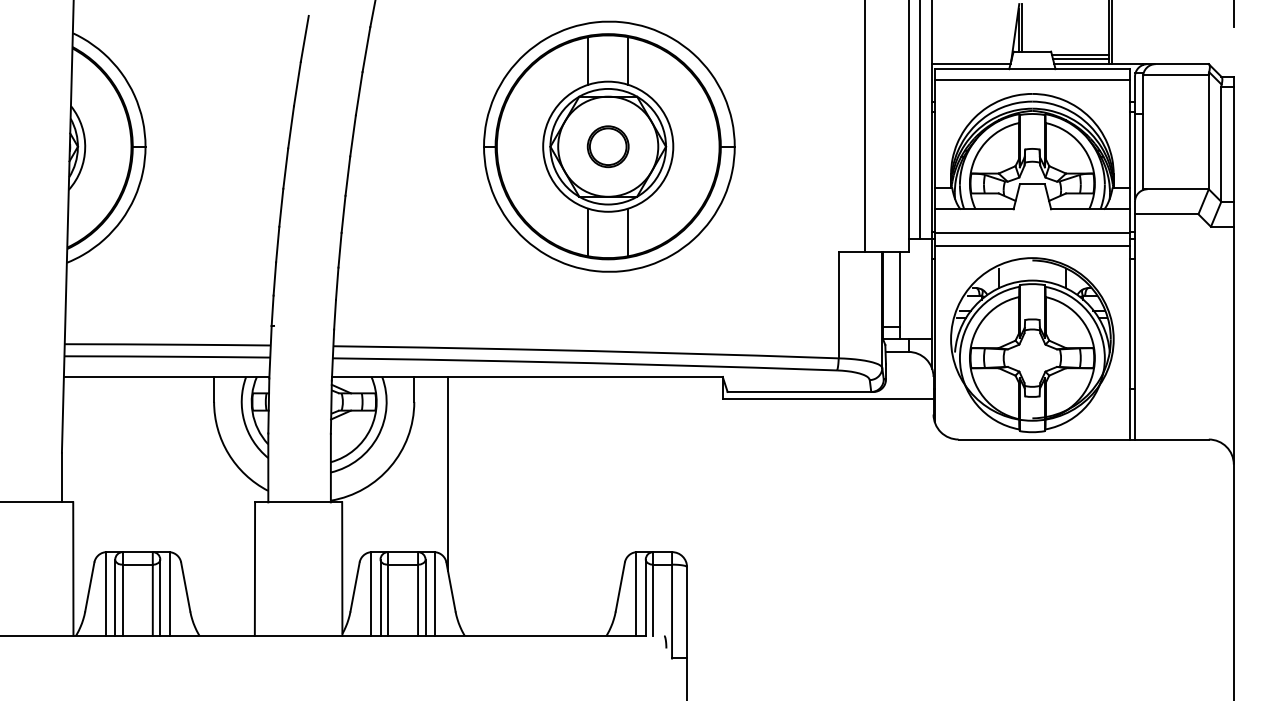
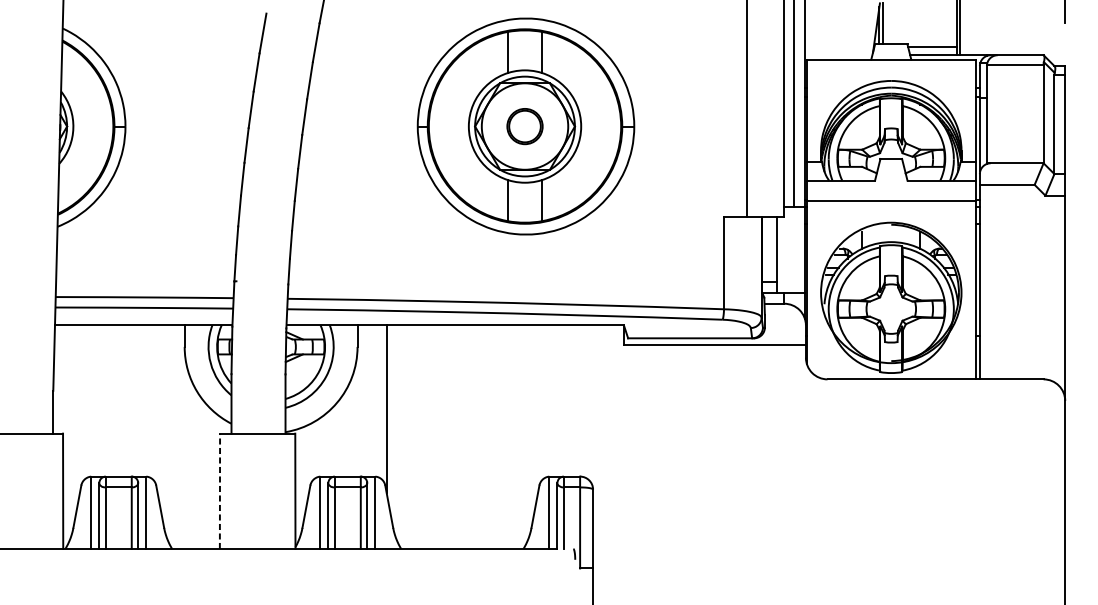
line: (1080, 59) -> (932, 51), removed
line: (971, 64) -> (838, 55), removed
line: (1031, 79) -> (890, 68), removed
line: (1031, 245) -> (890, 211), removed
line: (254, 569) -> (219, 491), solid -> dashed

